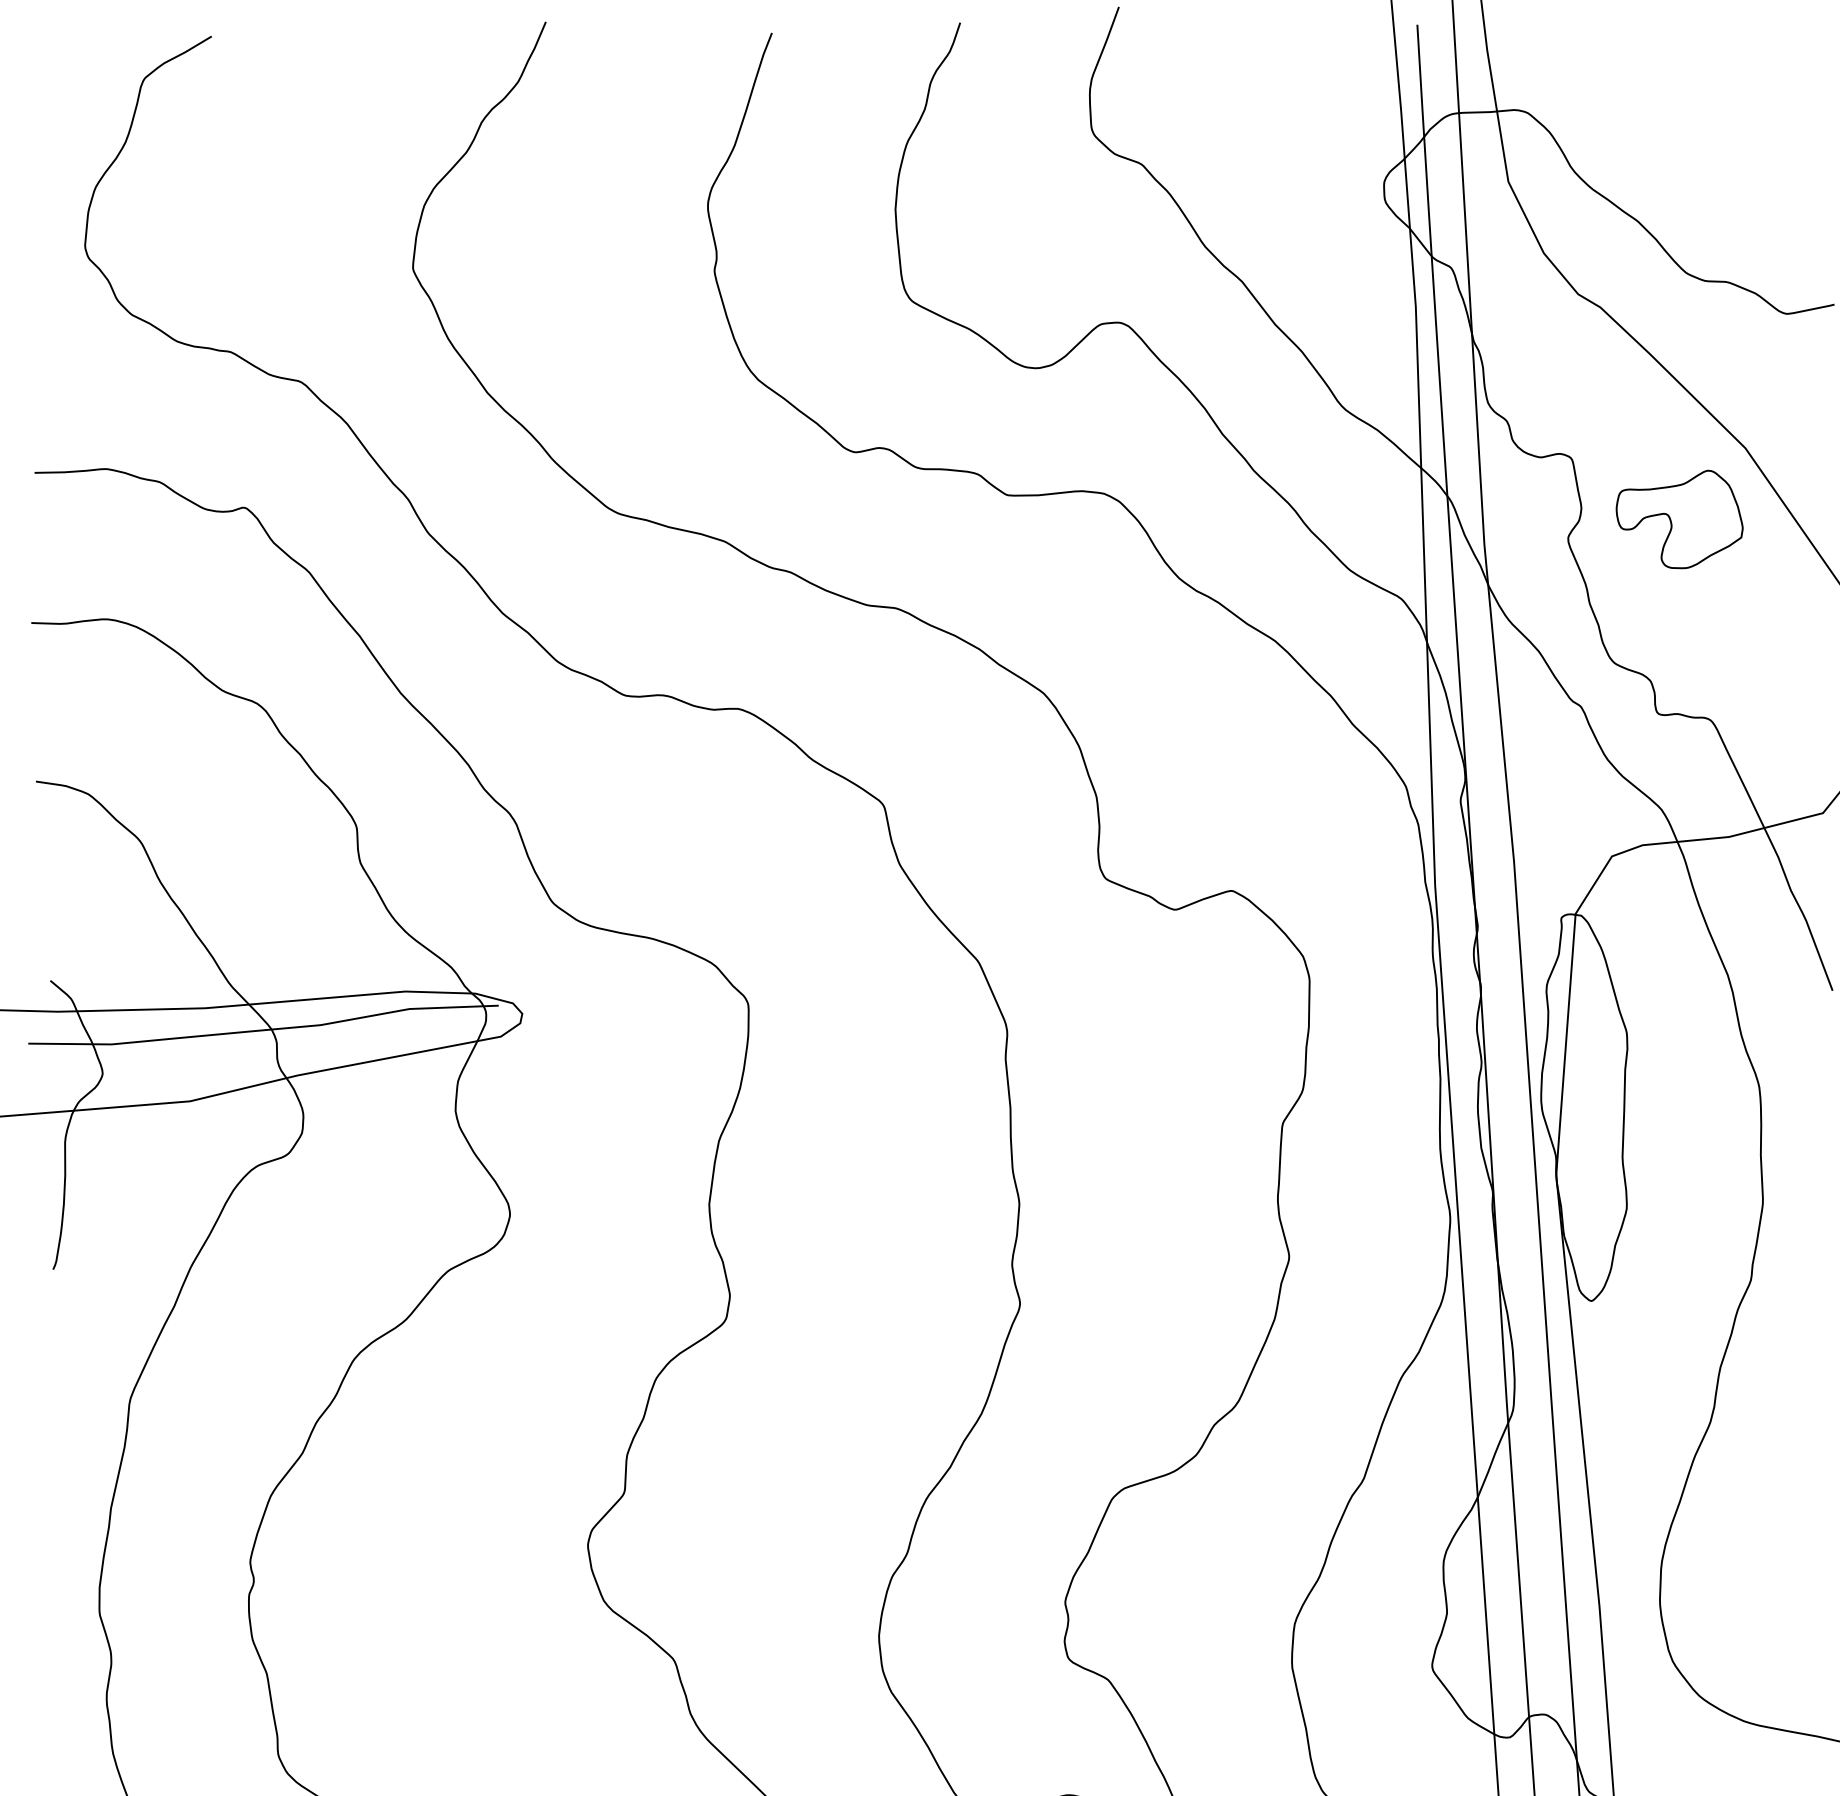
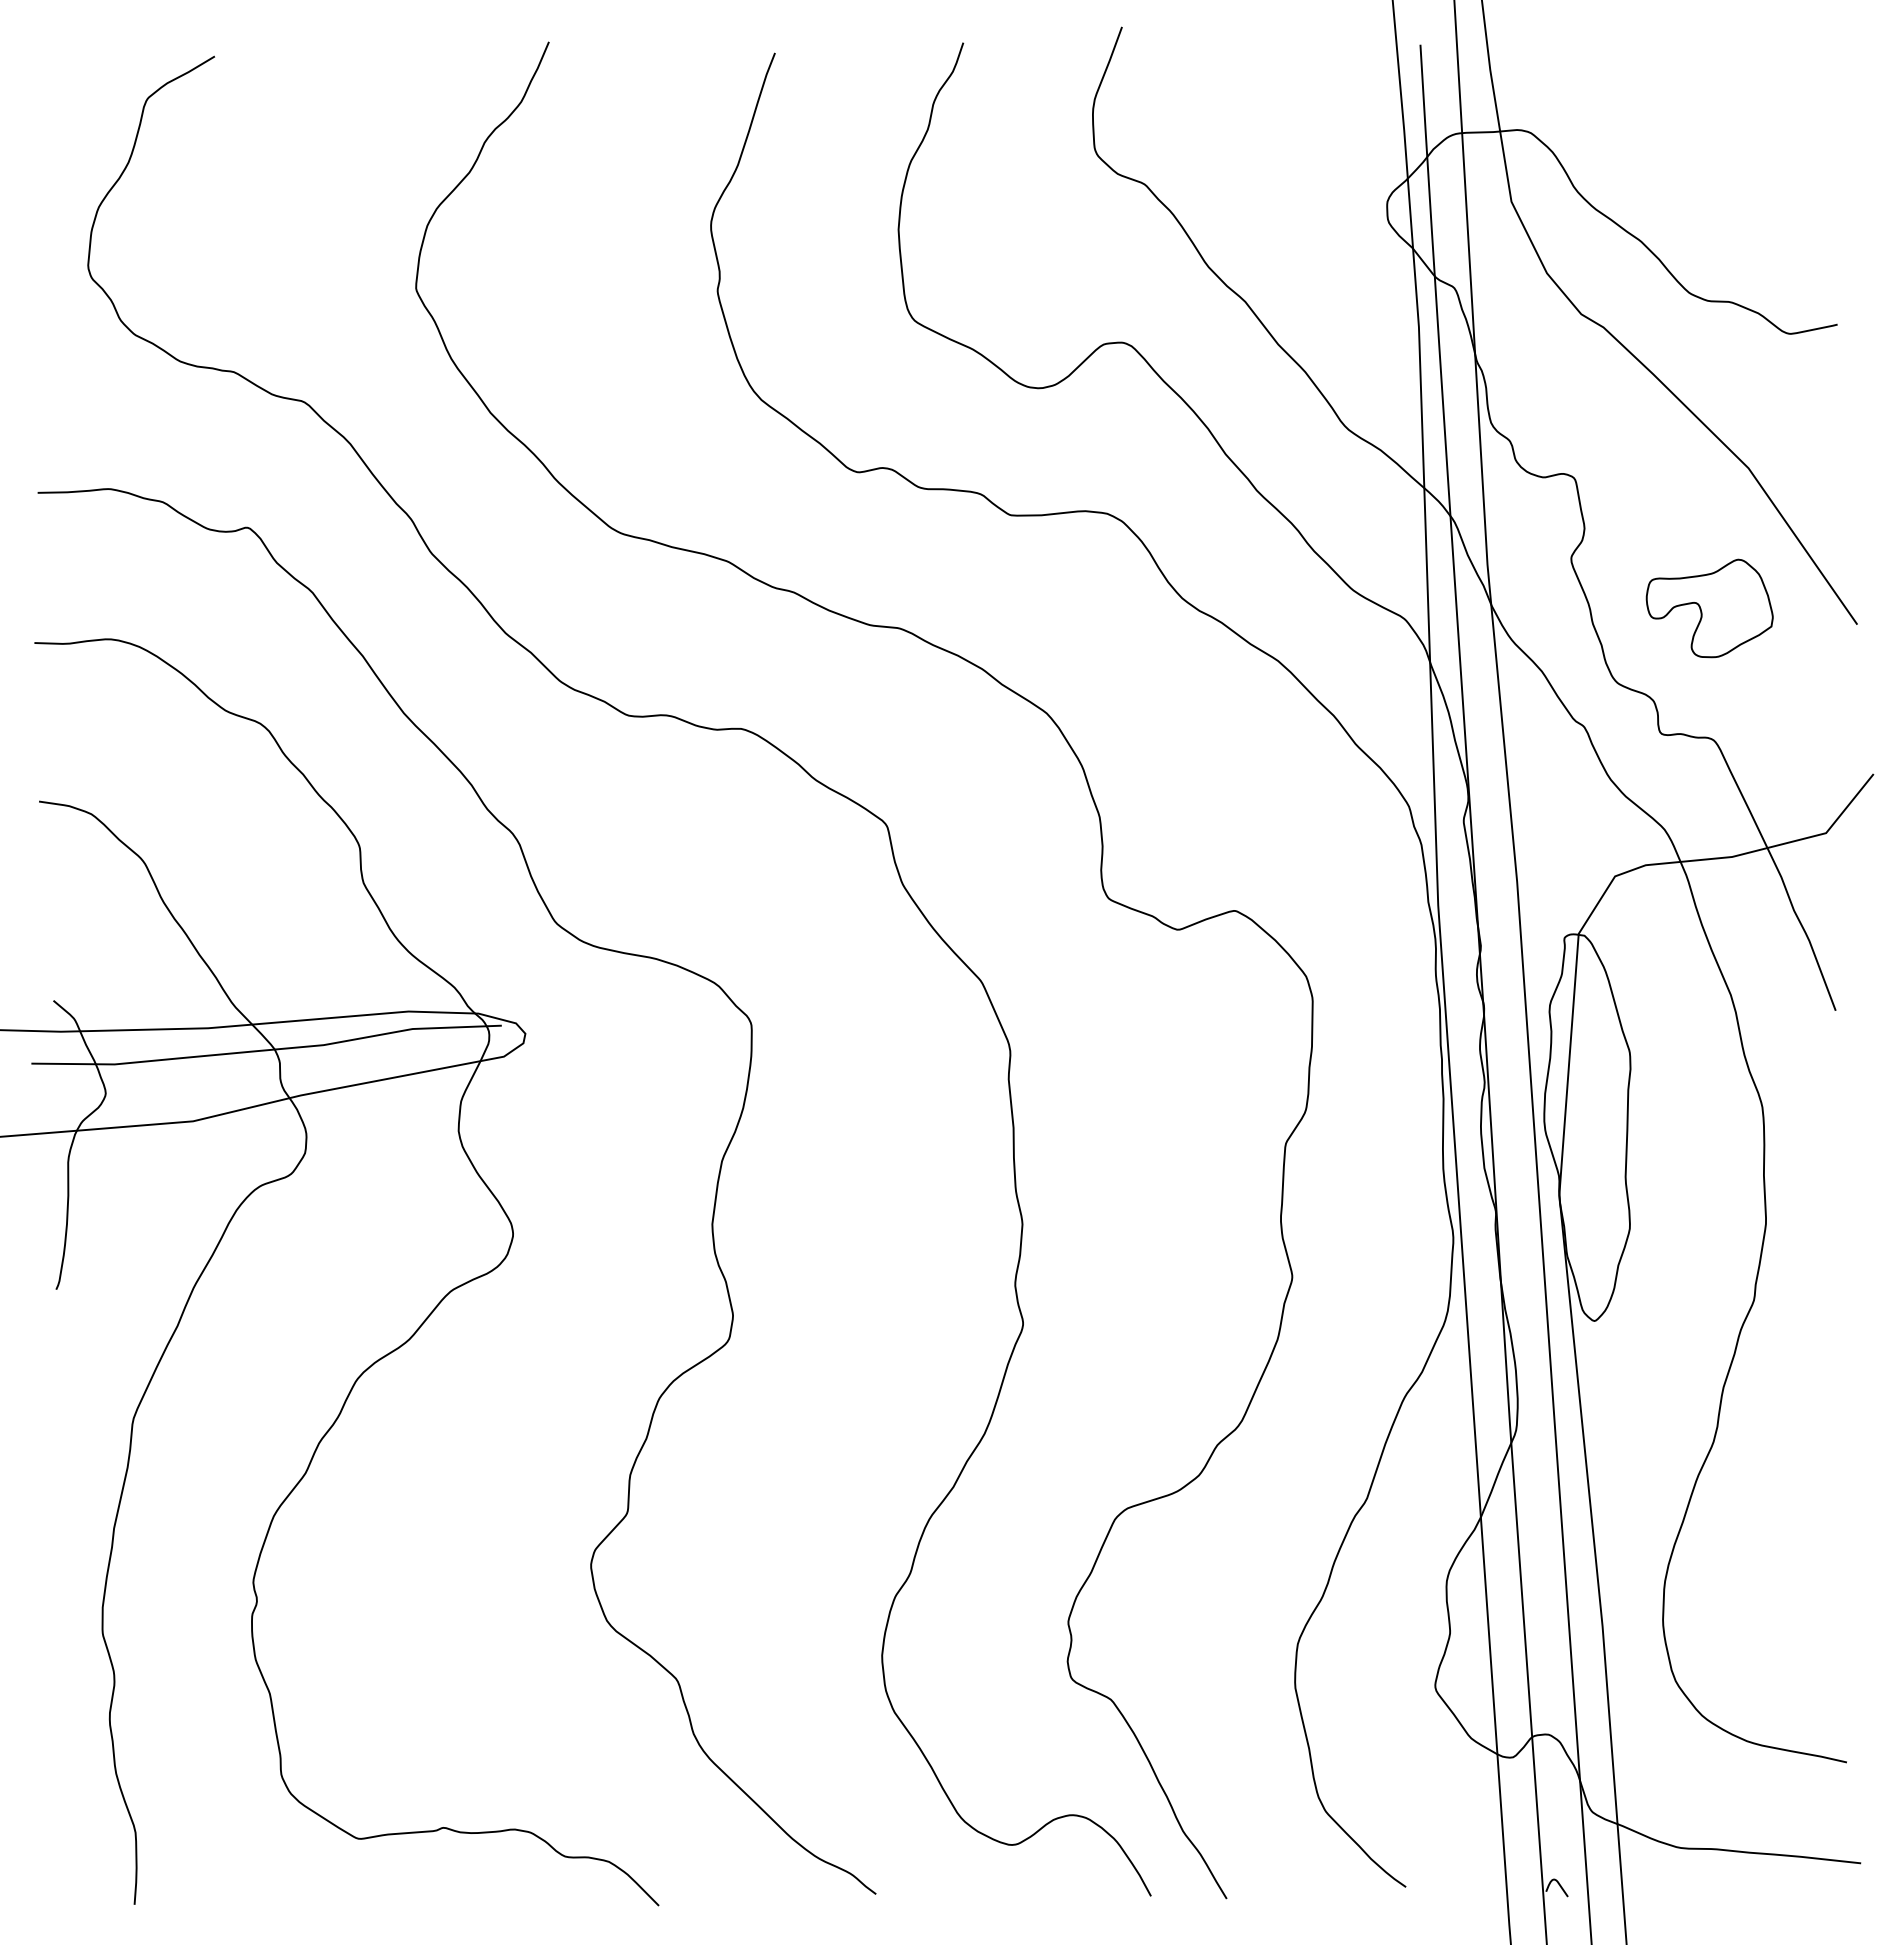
part: (1679, 519) -> (1709, 608), moved

